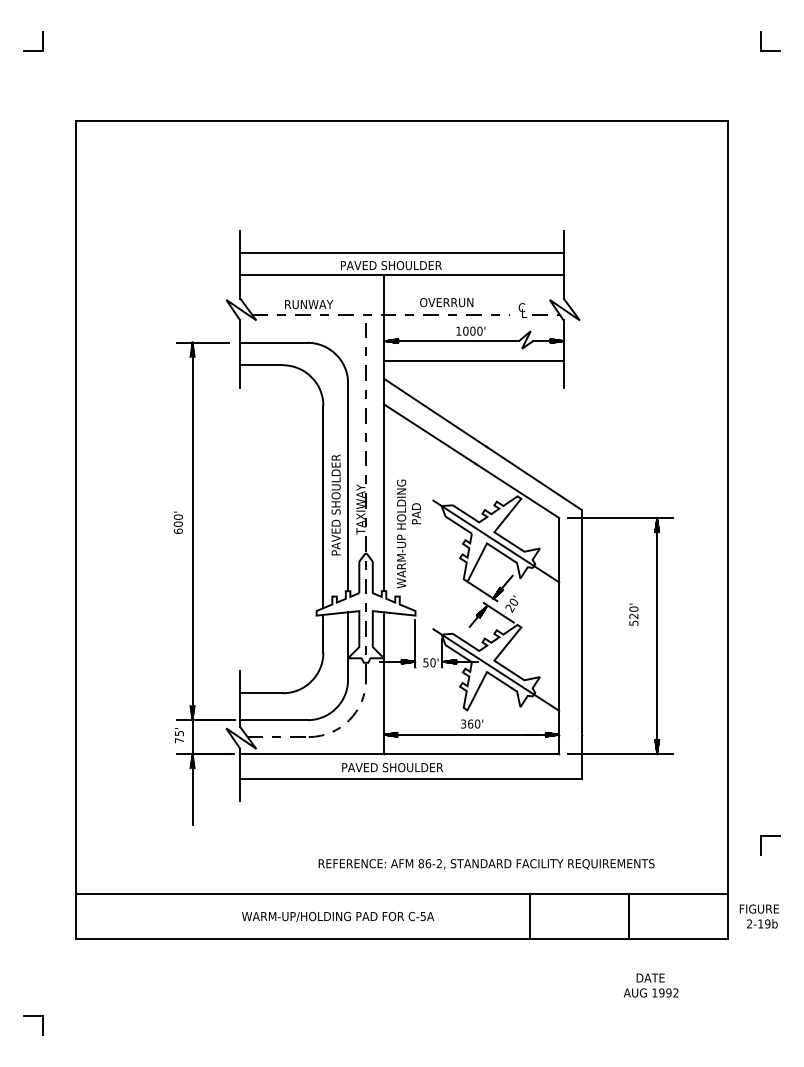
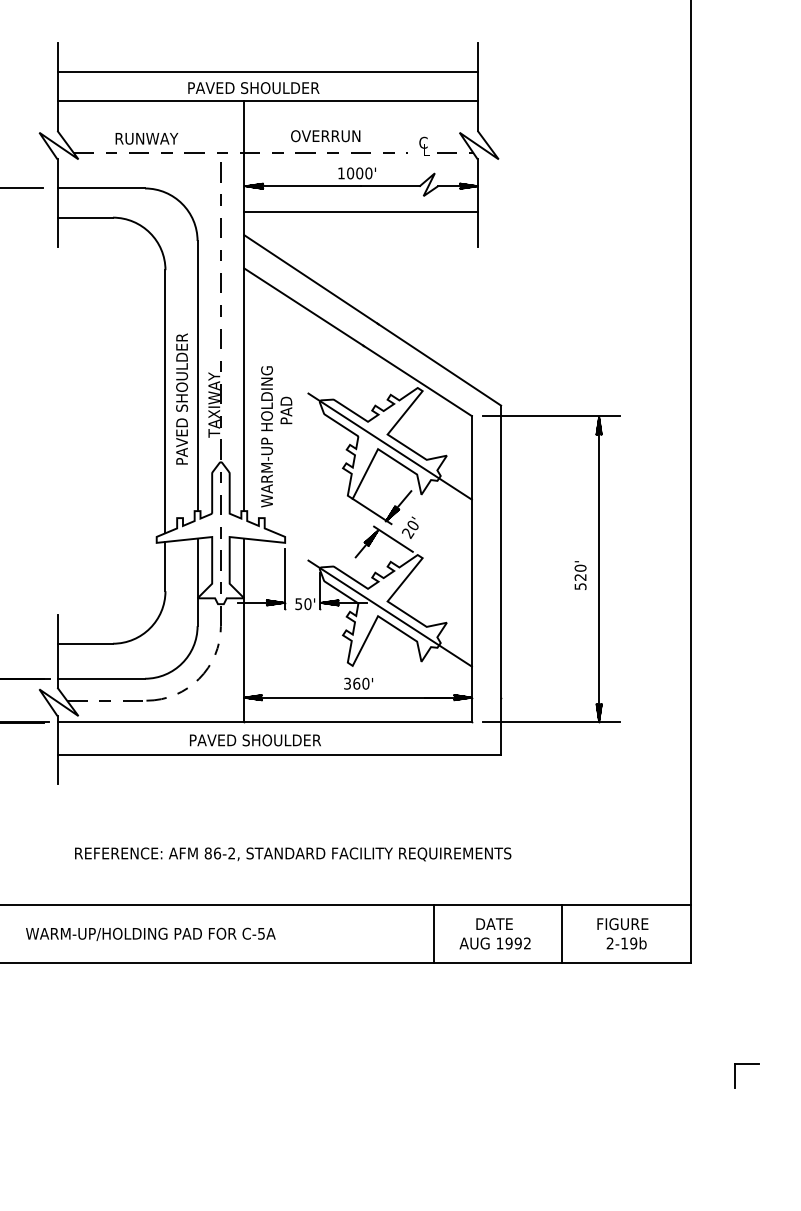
text: (633, 614) -> (580, 575), moved
part: (770, 836) -> (746, 1063), moved
text: (486, 864) -> (292, 854), moved
text: (758, 916) -> (621, 933), moved
text: (338, 917) -> (151, 935), moved
text: (650, 985) -> (494, 933), moved

